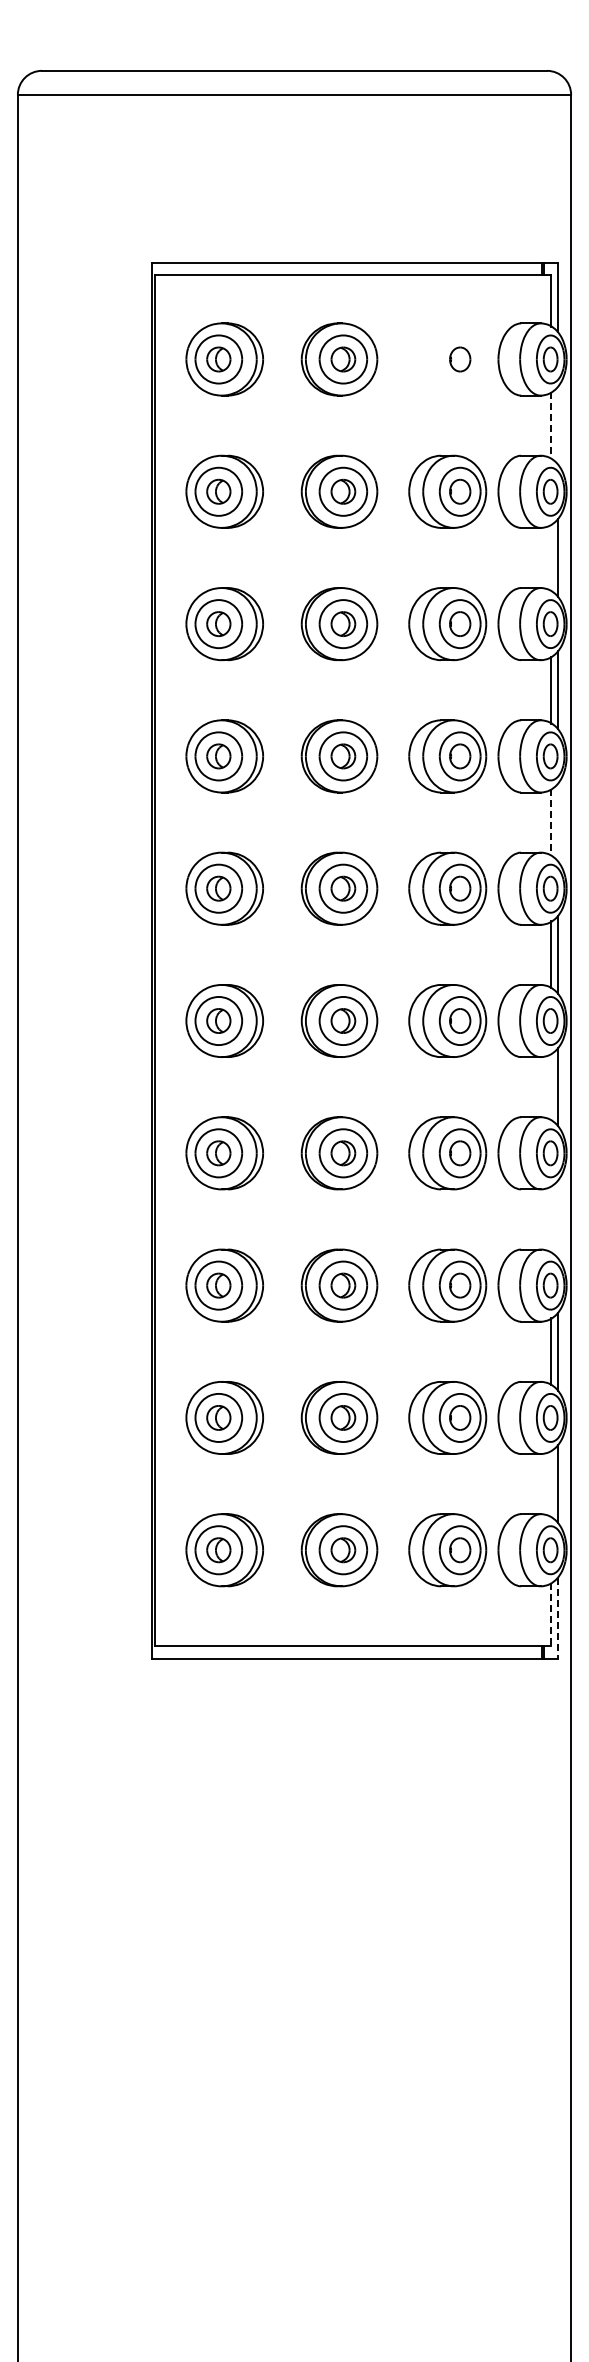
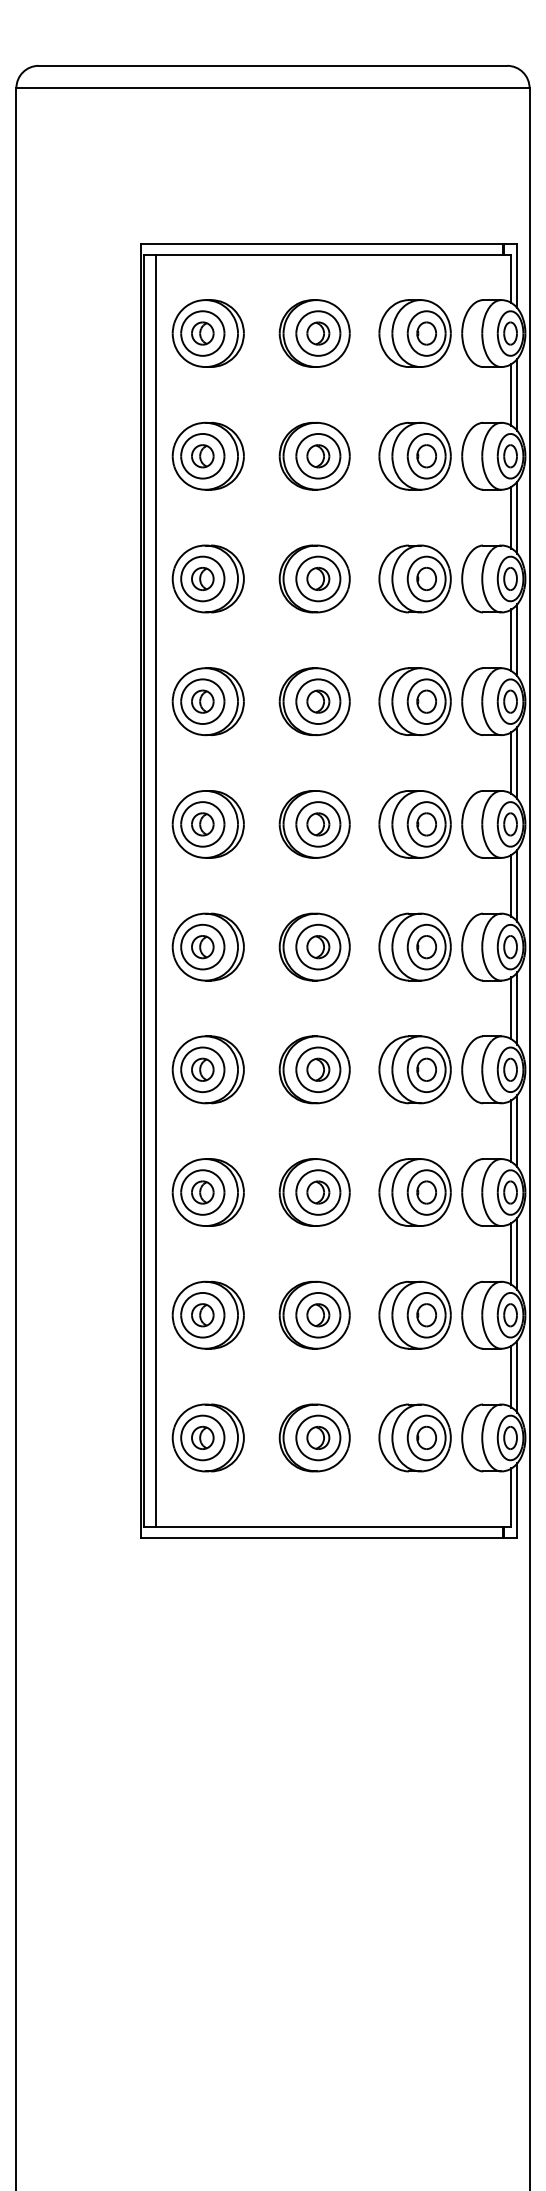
part: (447, 359) -> (414, 333), added
line: (557, 425) -> (516, 394), added
line: (551, 426) -> (511, 395), dashed -> solid
line: (551, 557) -> (511, 517), added
line: (557, 822) -> (516, 762), added
line: (551, 823) -> (511, 763), dashed -> solid
line: (168, 960) -> (156, 890), added
line: (551, 1086) -> (511, 1007), added
line: (551, 1219) -> (511, 1131), added
line: (557, 1219) -> (516, 1131), added
line: (551, 1483) -> (511, 1376), added
line: (551, 1614) -> (511, 1497), dashed -> solid
line: (557, 1618) -> (516, 1501), dashed -> solid

